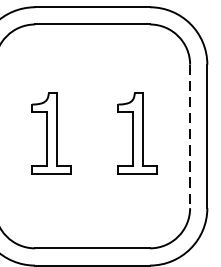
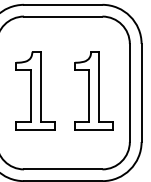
part: (51, 132) -> (35, 90), size x1.43
part: (136, 132) -> (93, 90), size x1.43
line: (189, 137) -> (129, 93), dashed -> solid

